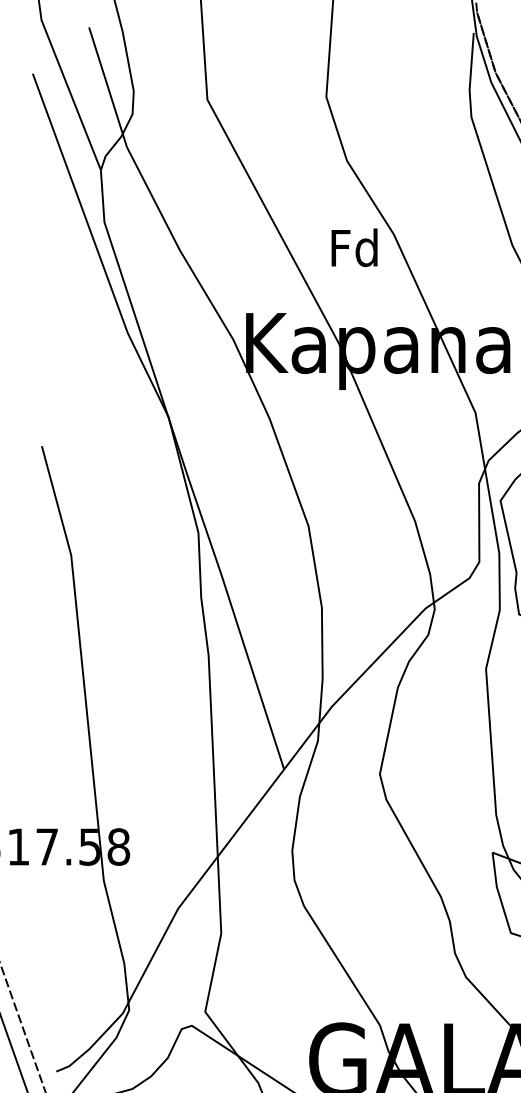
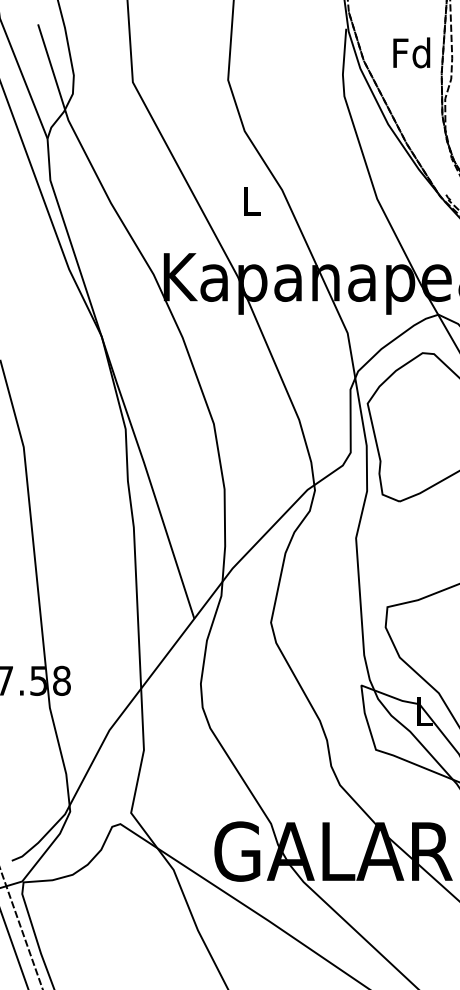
text: (354, 247) -> (250, 200), Fd -> L

